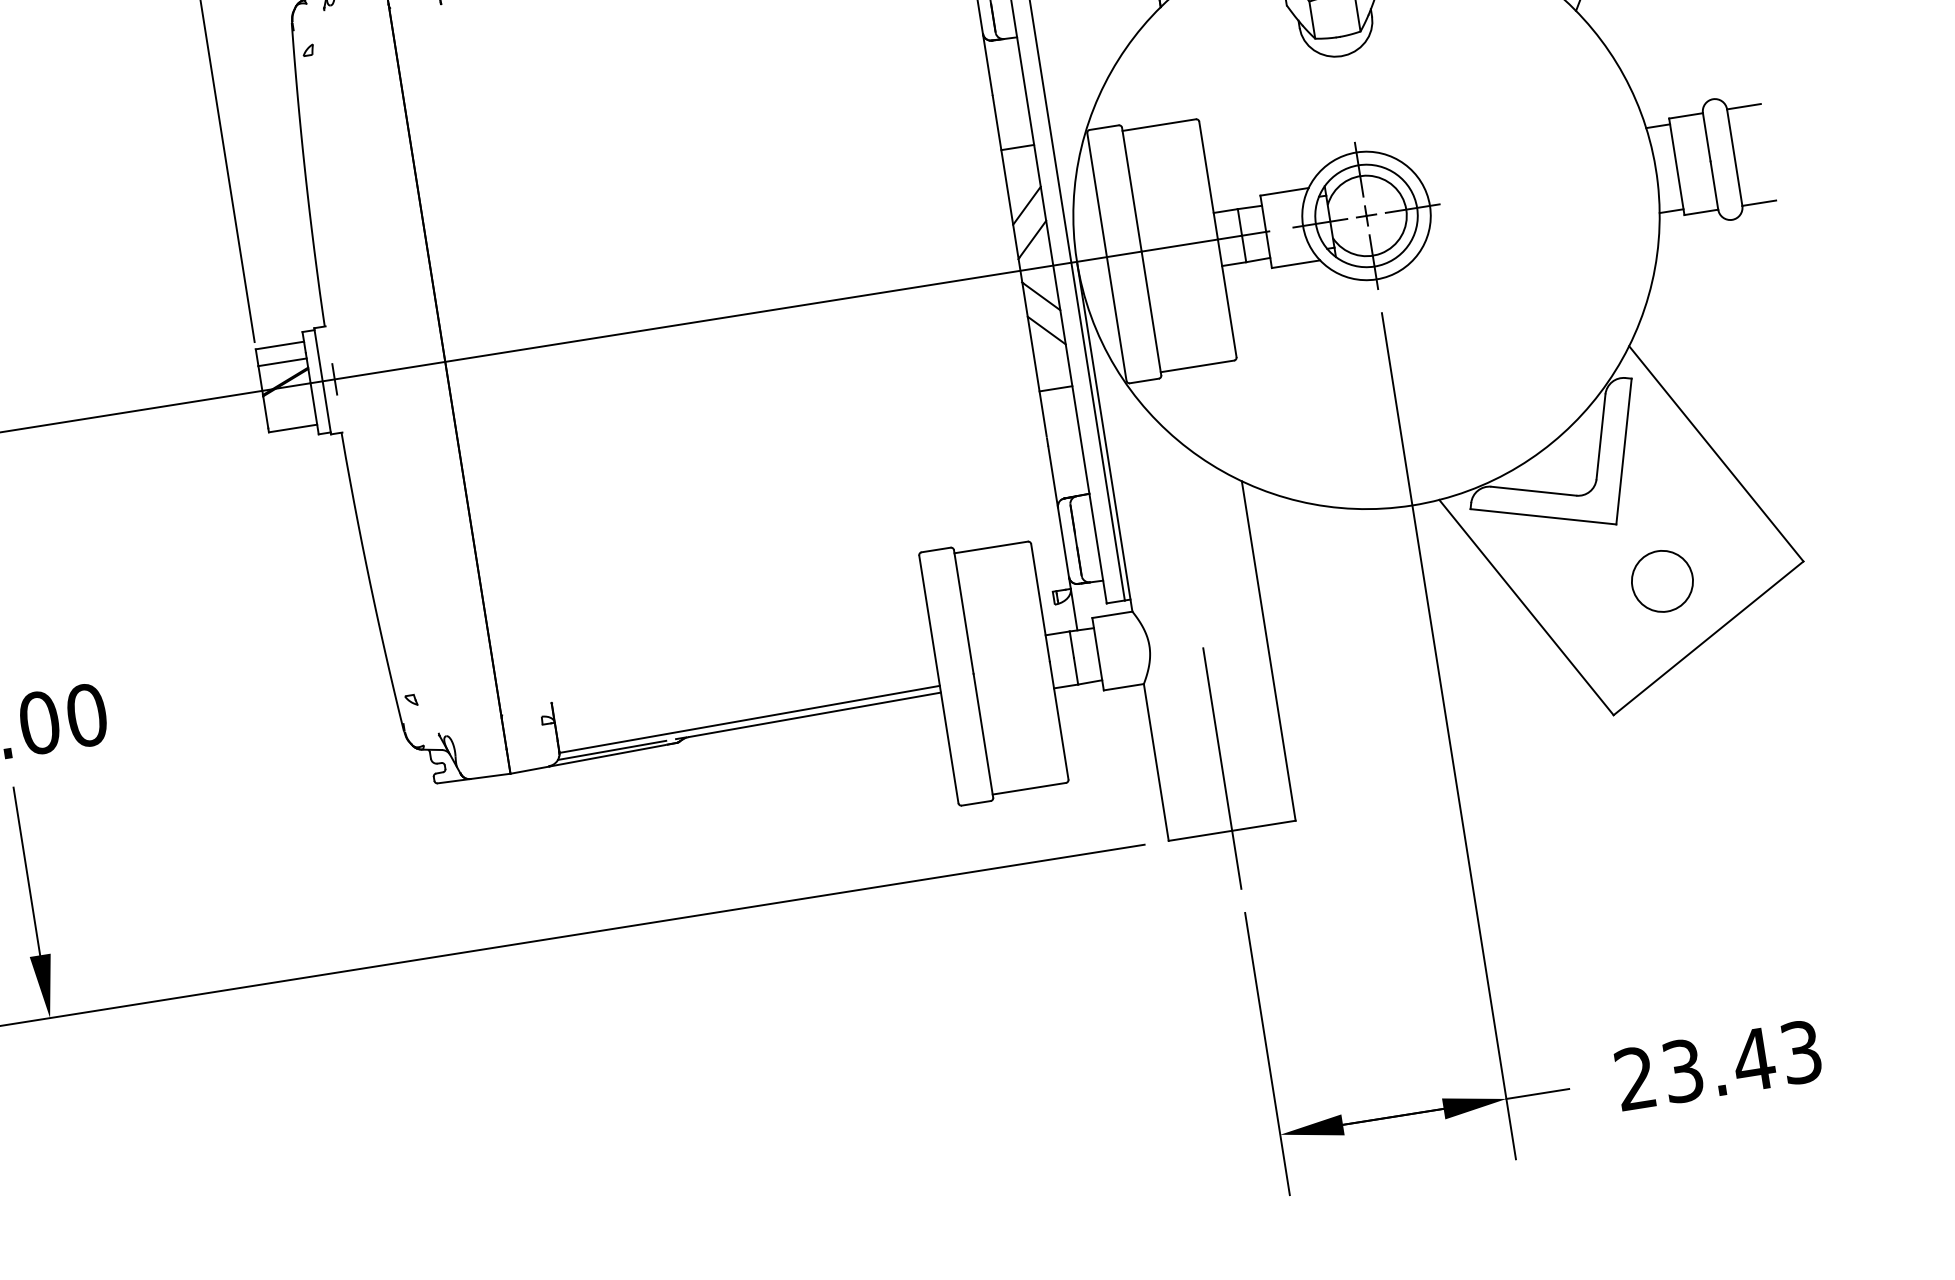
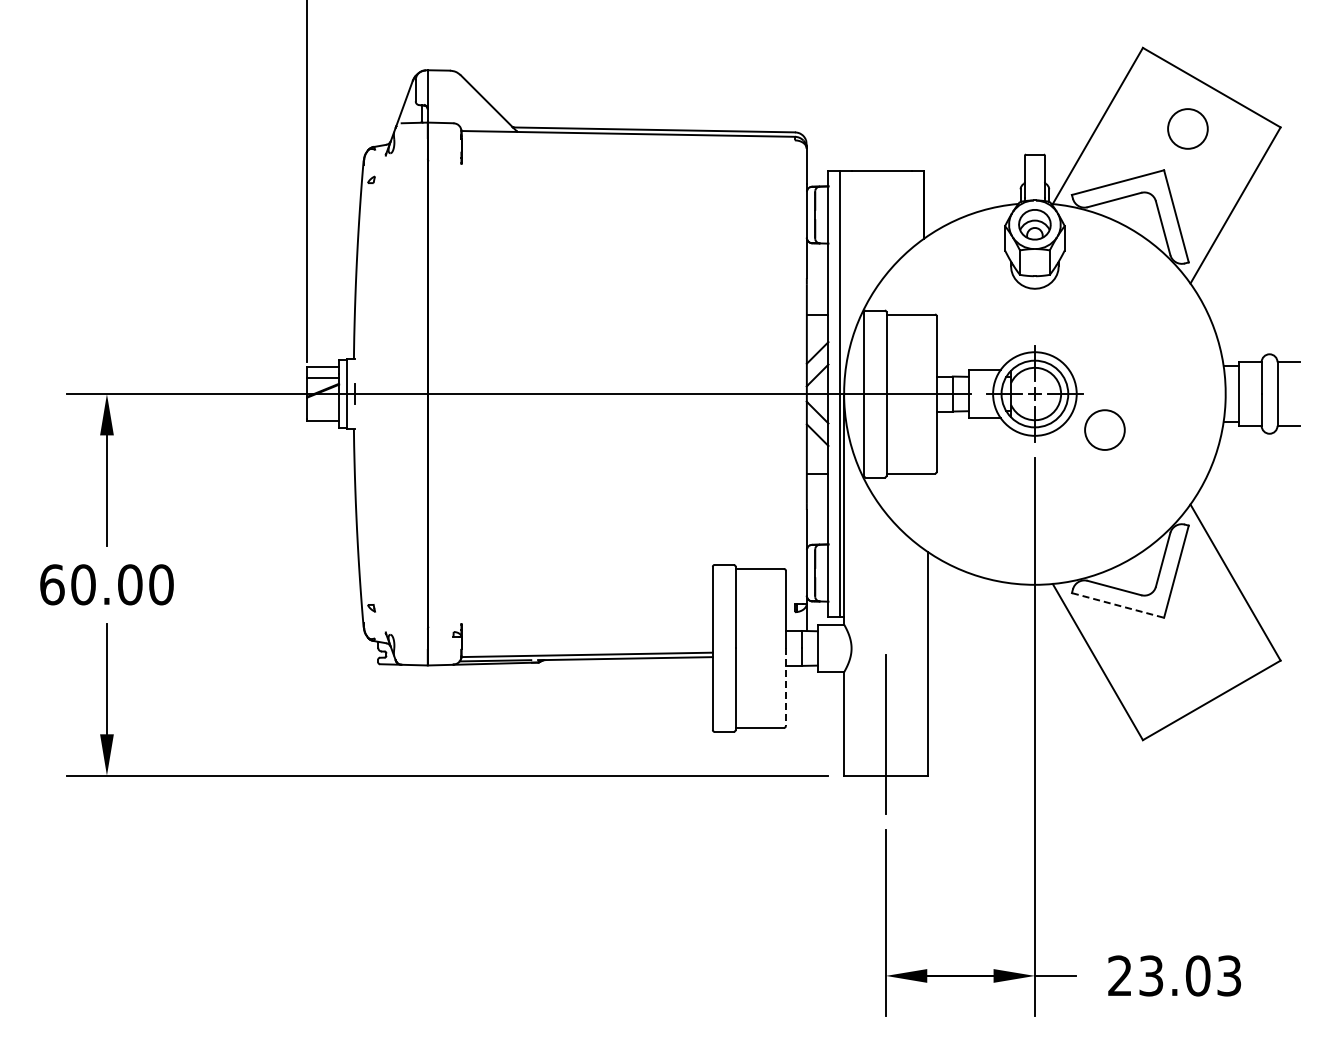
line: (1544, 516) -> (1118, 605), solid -> dashed
circle: (1661, 580) -> (1104, 429), moved
line: (1058, 721) -> (785, 687), solid -> dashed
text: (1754, 1058) -> (1198, 975), 23.43 -> 23.03

